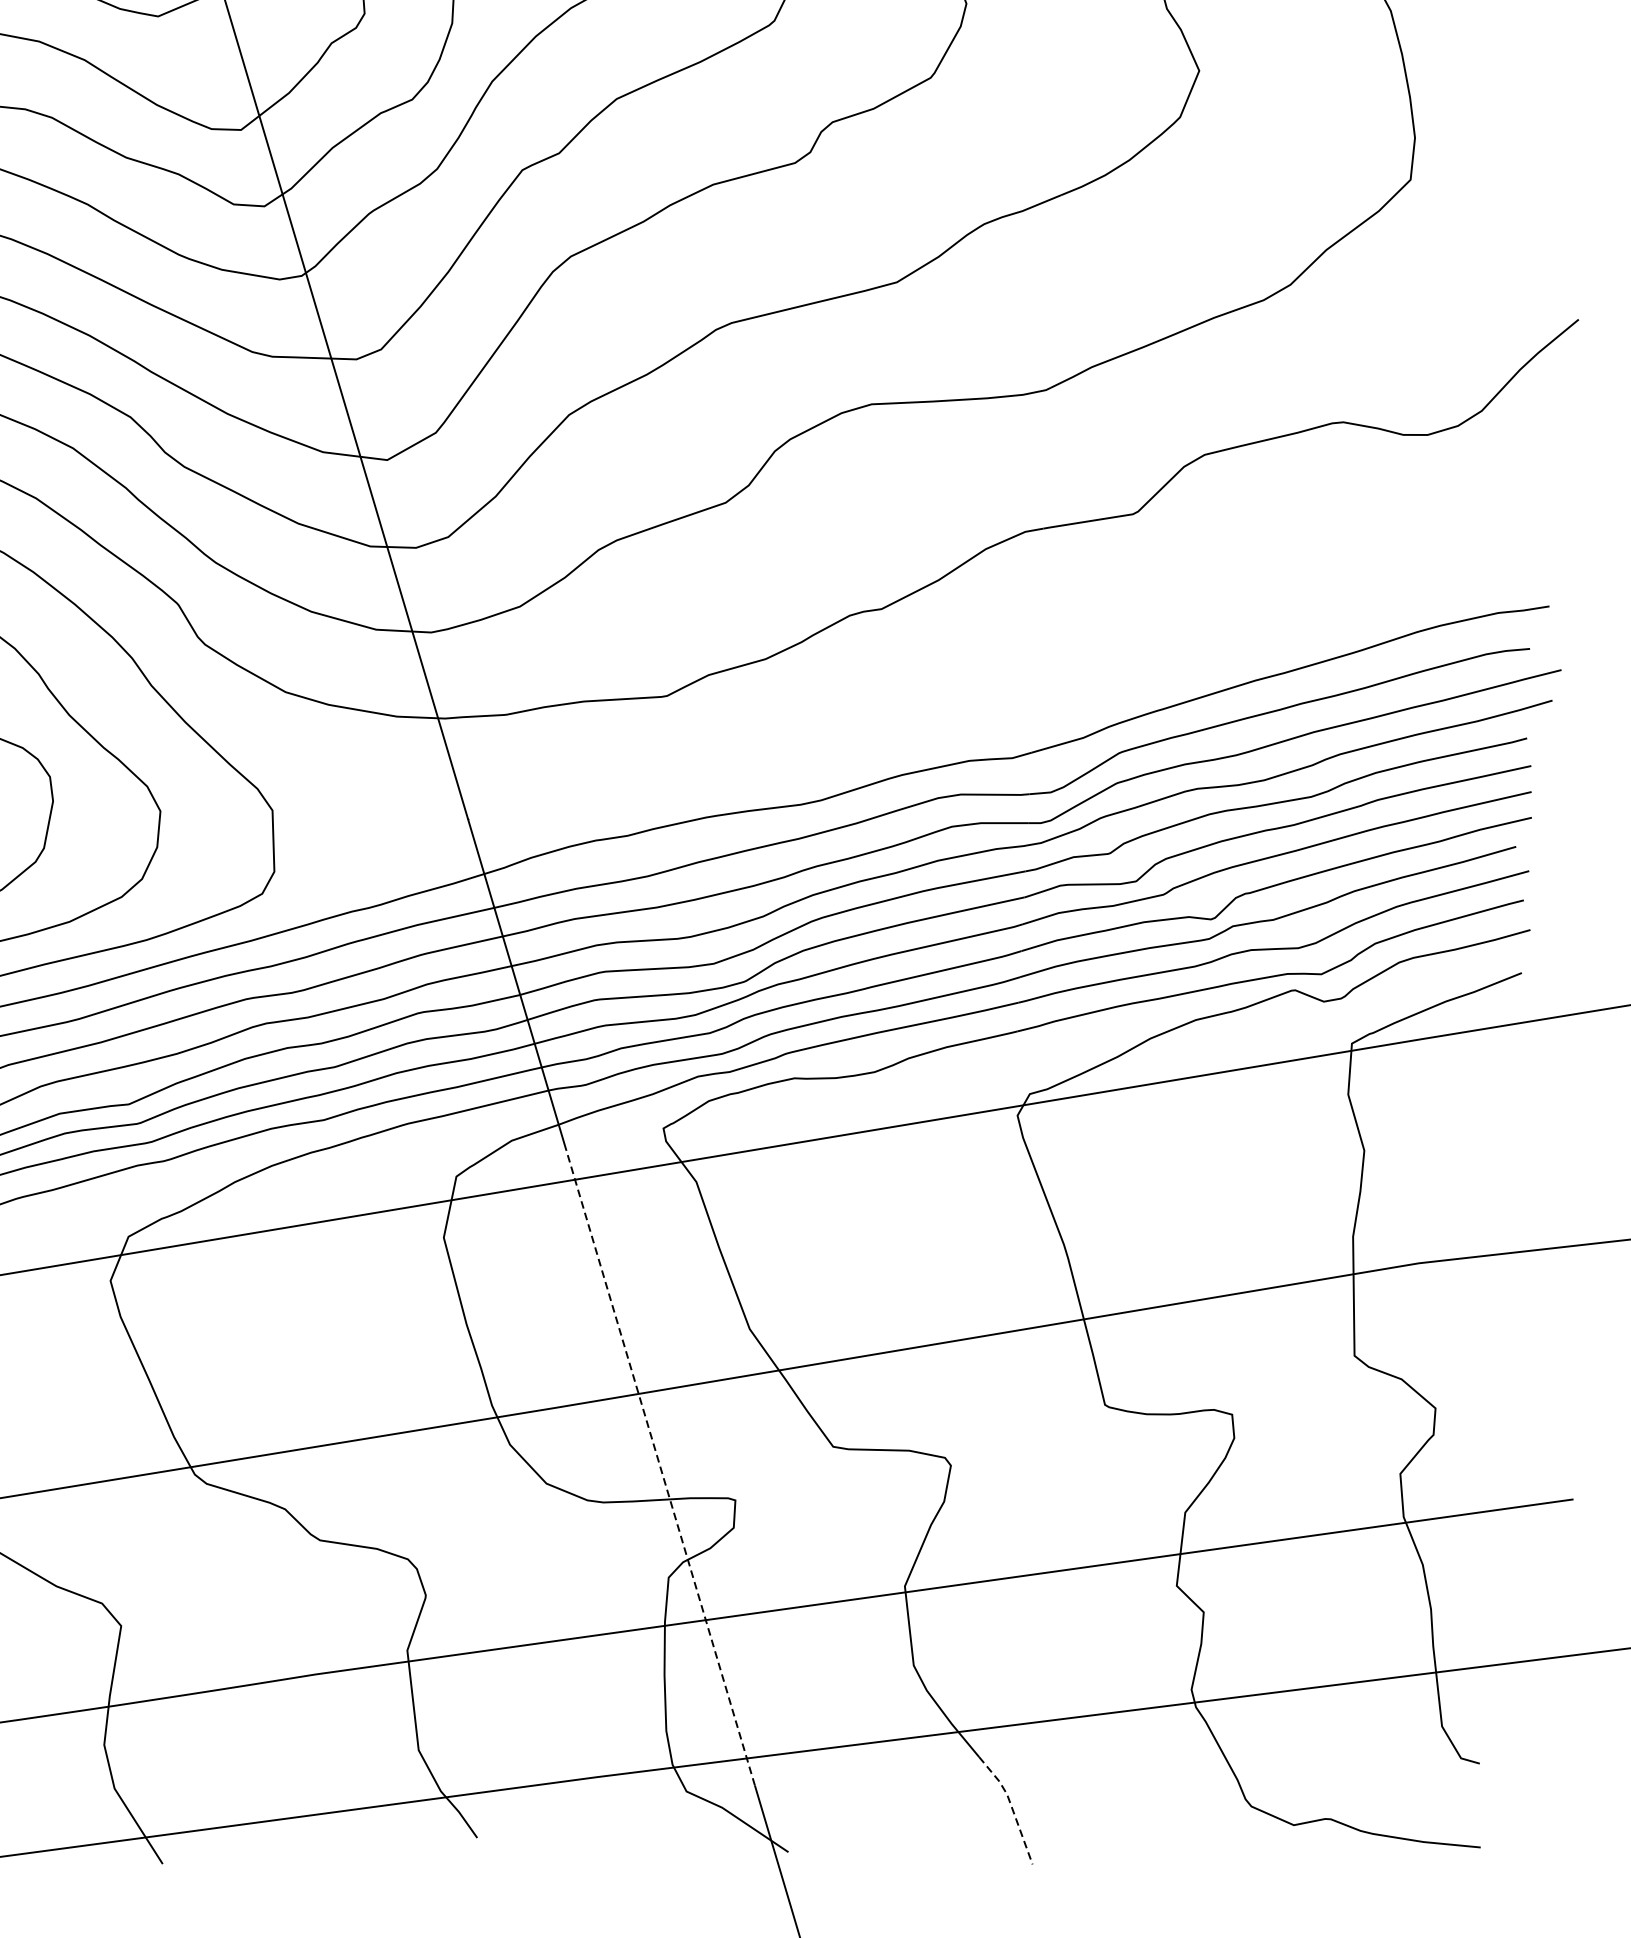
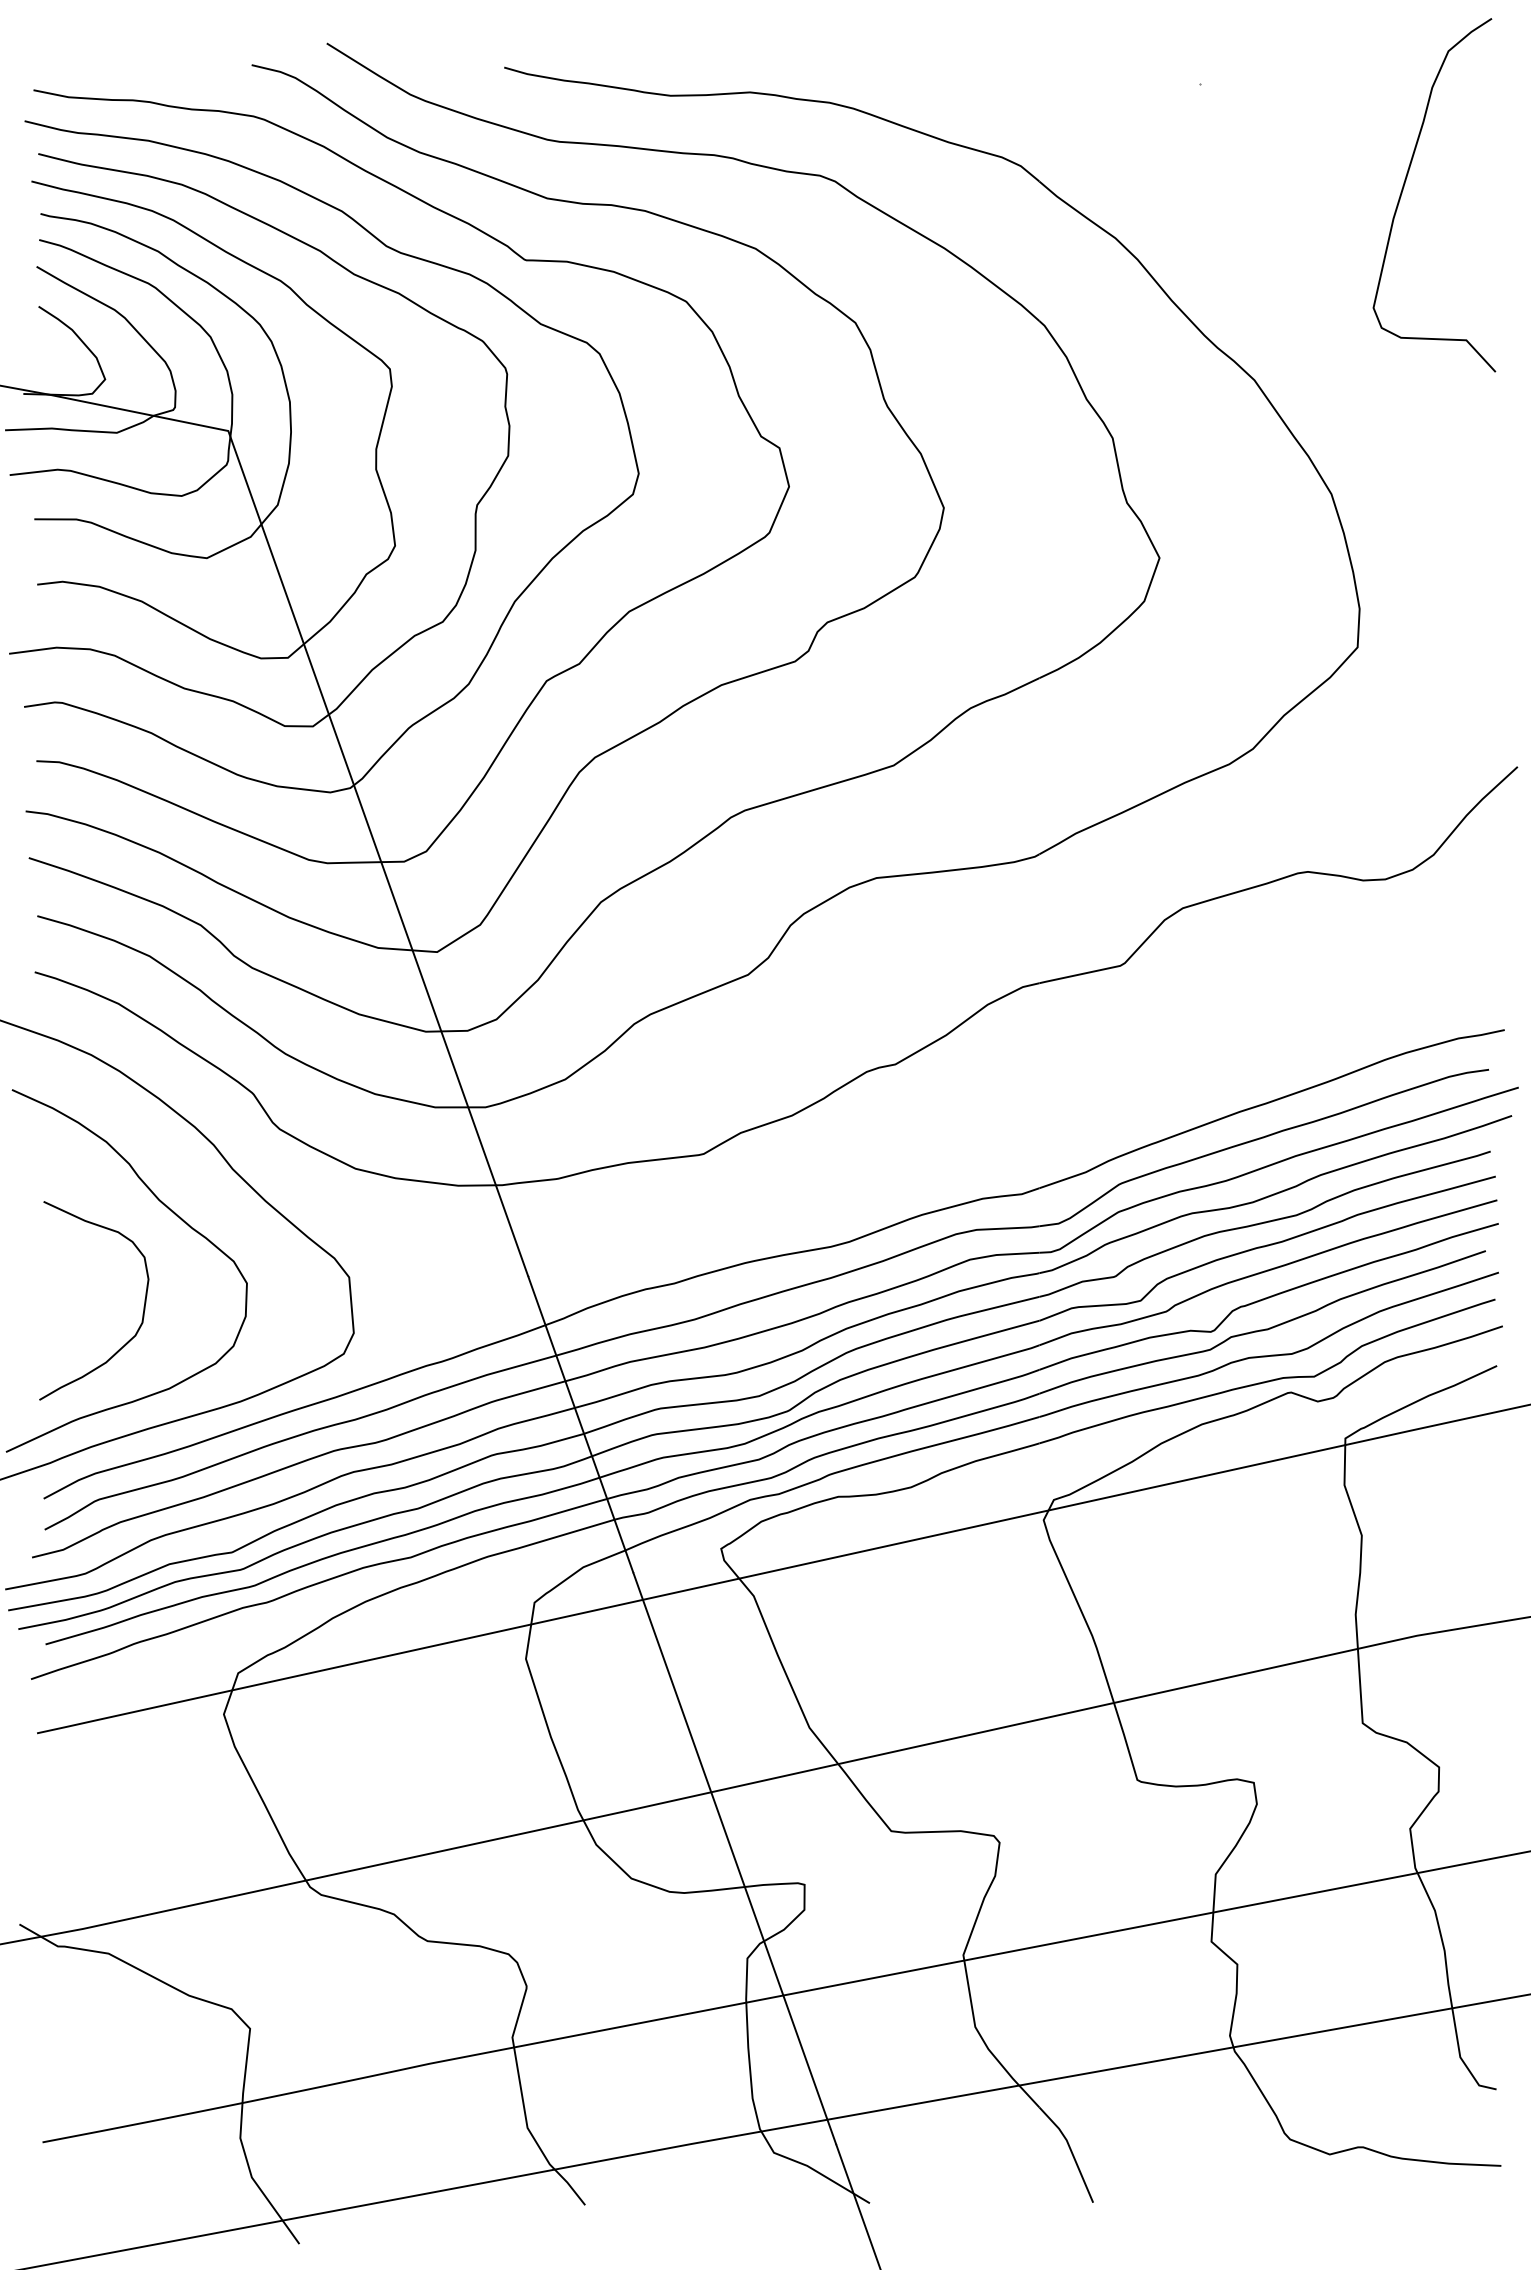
line: (660, 1467) -> (734, 1858), dashed -> solid
line: (1011, 1807) -> (1071, 2151), dashed -> solid

